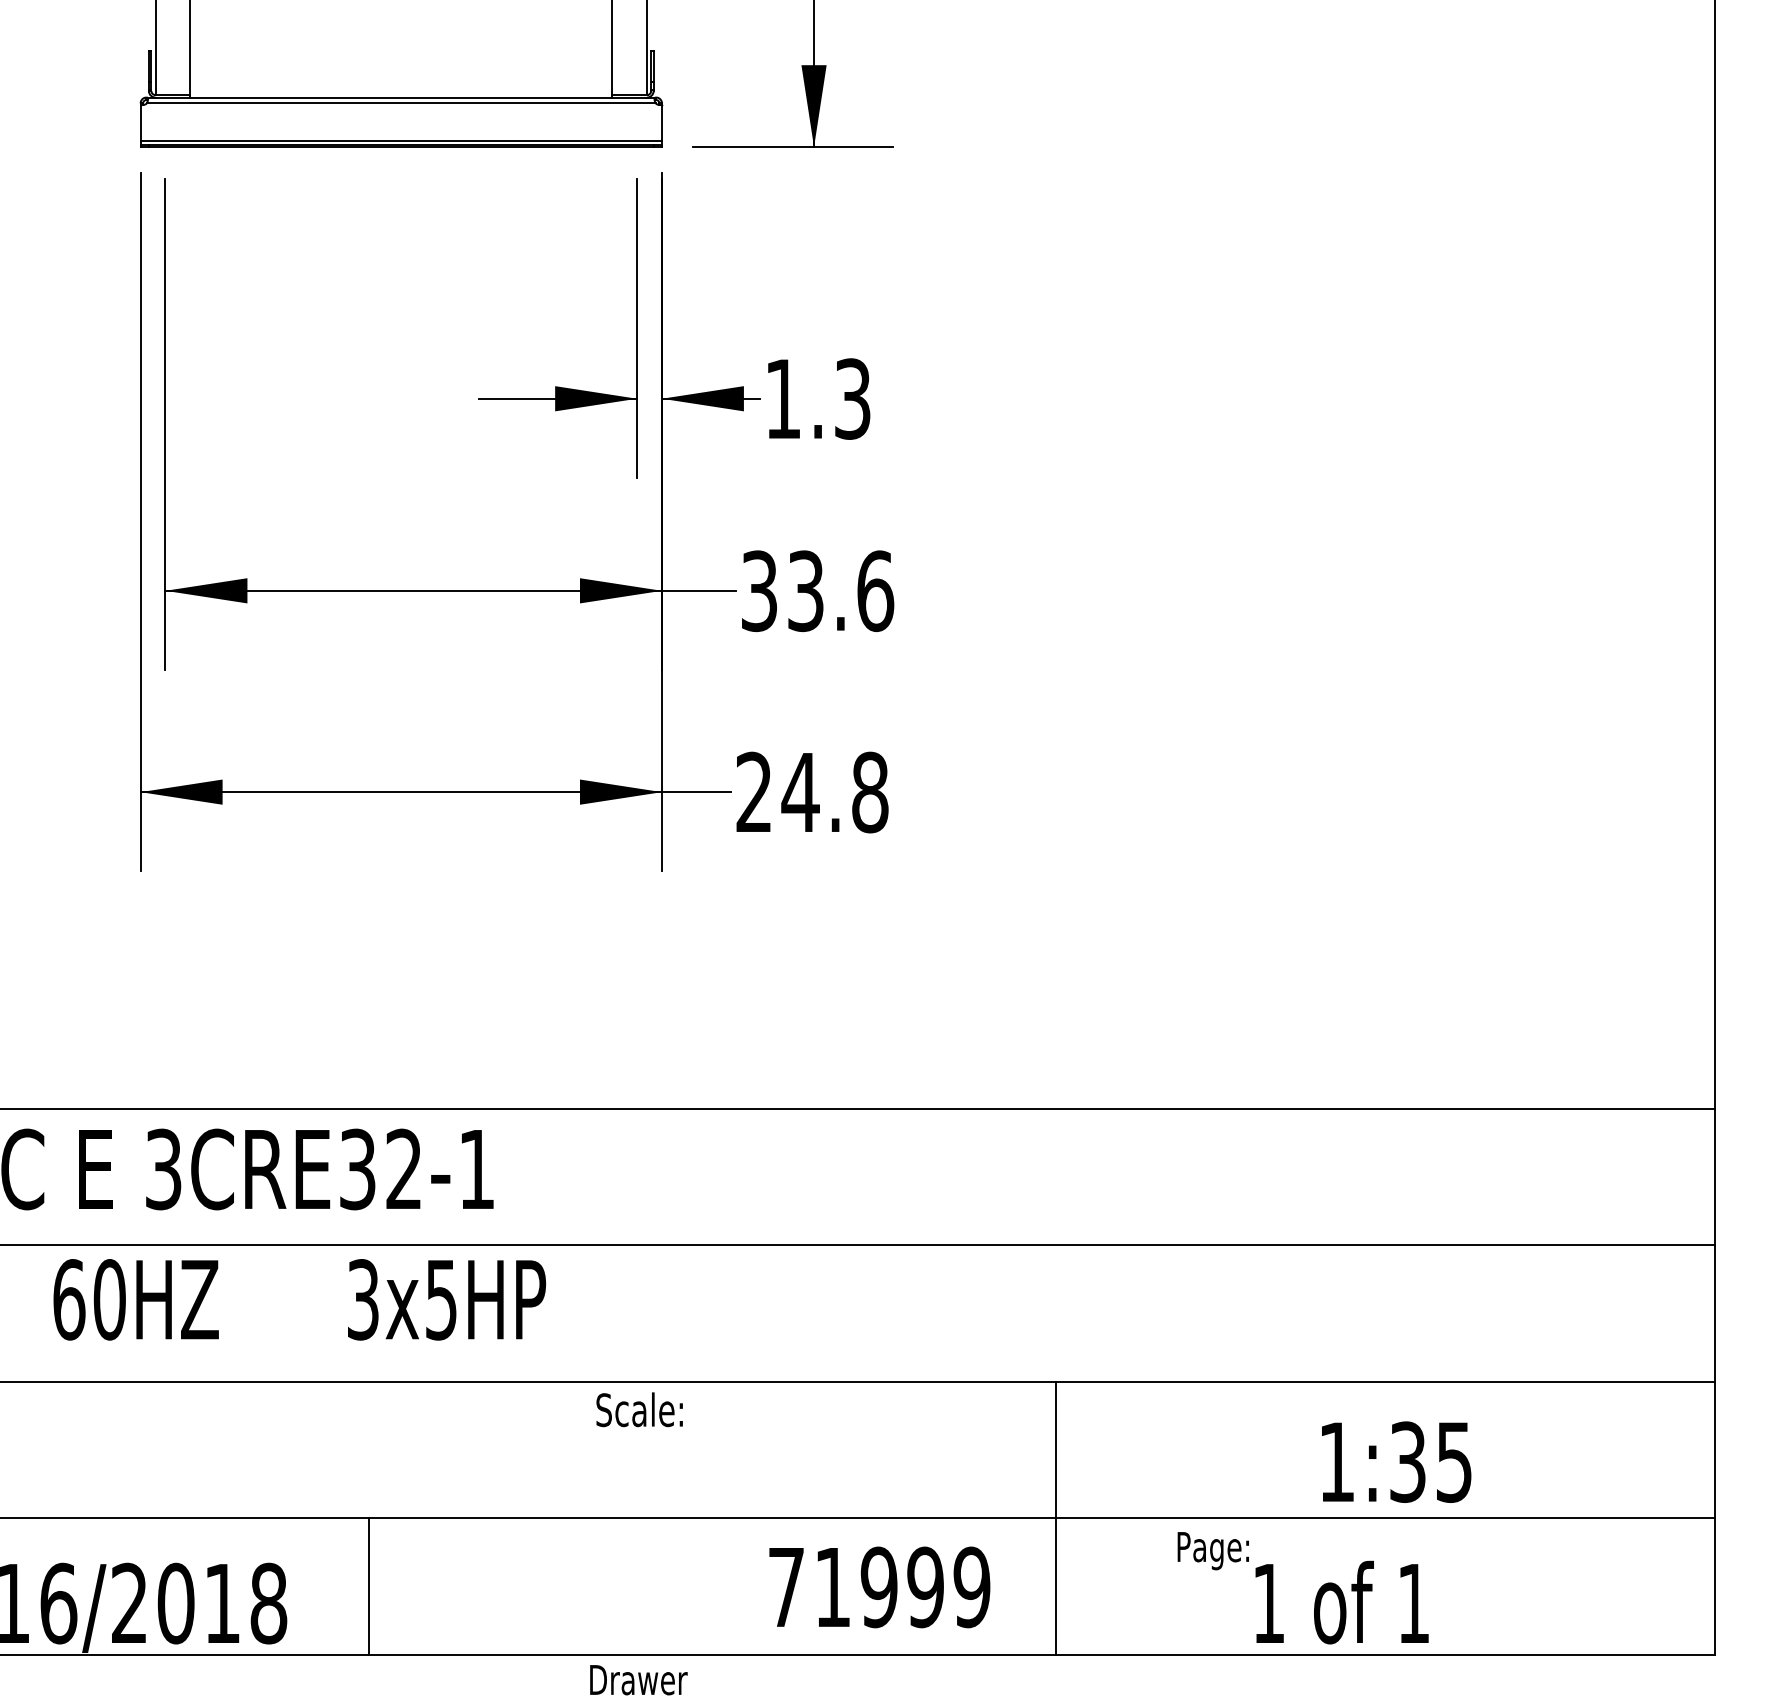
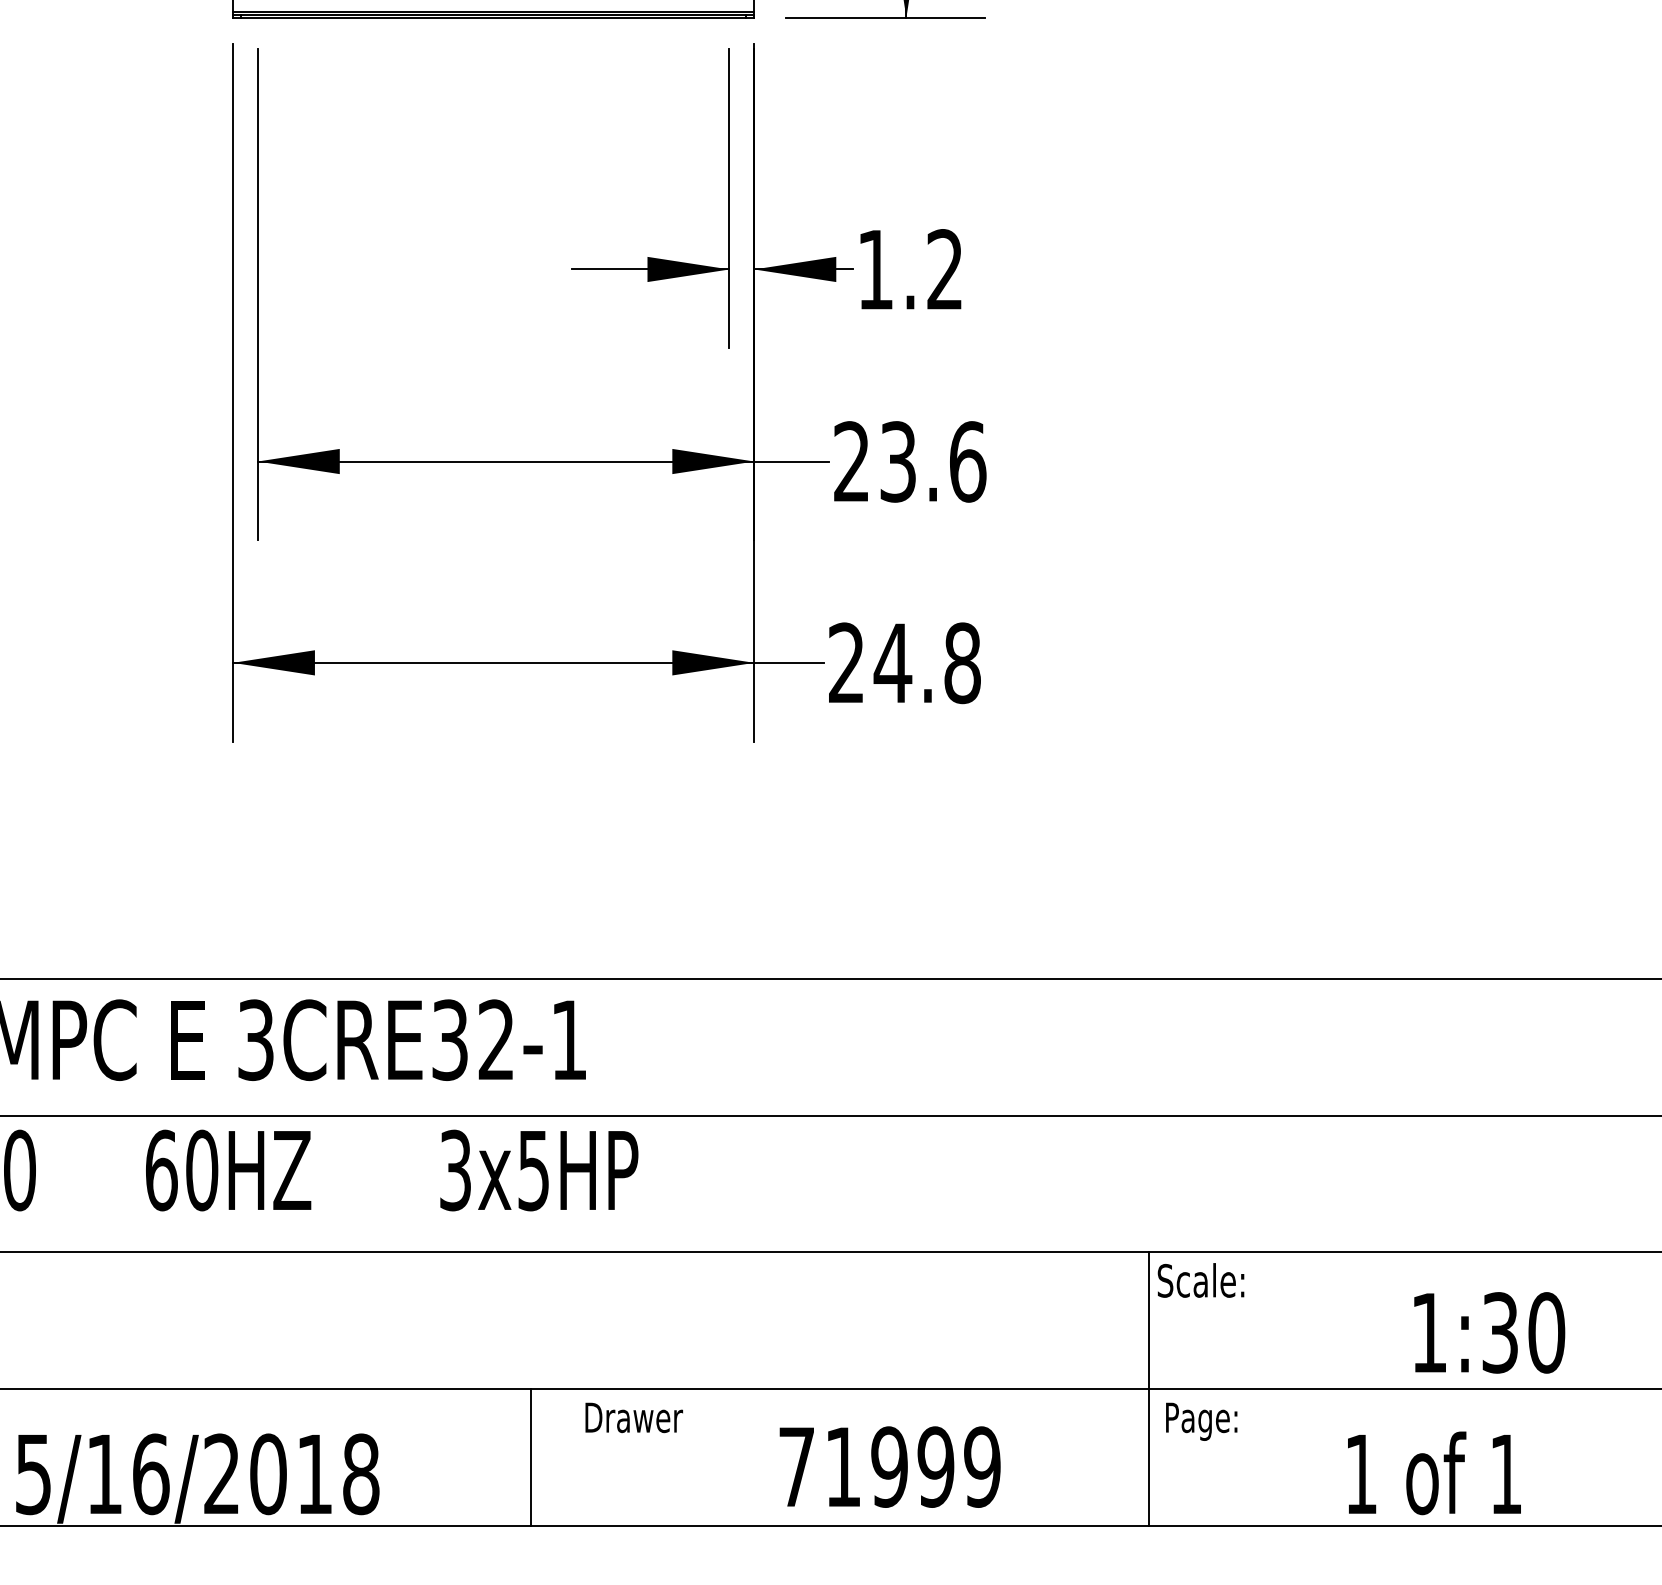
text: (852, 398) -> (944, 269), 1.3 -> 1.2
text: (758, 591) -> (850, 462), 33.6 -> 23.6
text: (639, 1409) -> (1200, 1280), moved
text: (1454, 1461) -> (1546, 1332), 1:35 -> 1:30
text: (1212, 1551) -> (1200, 1422), moved
line: (368, 1586) -> (530, 1457), moved
text: (879, 1587) -> (889, 1467), moved
text: (638, 1680) -> (633, 1418), moved

